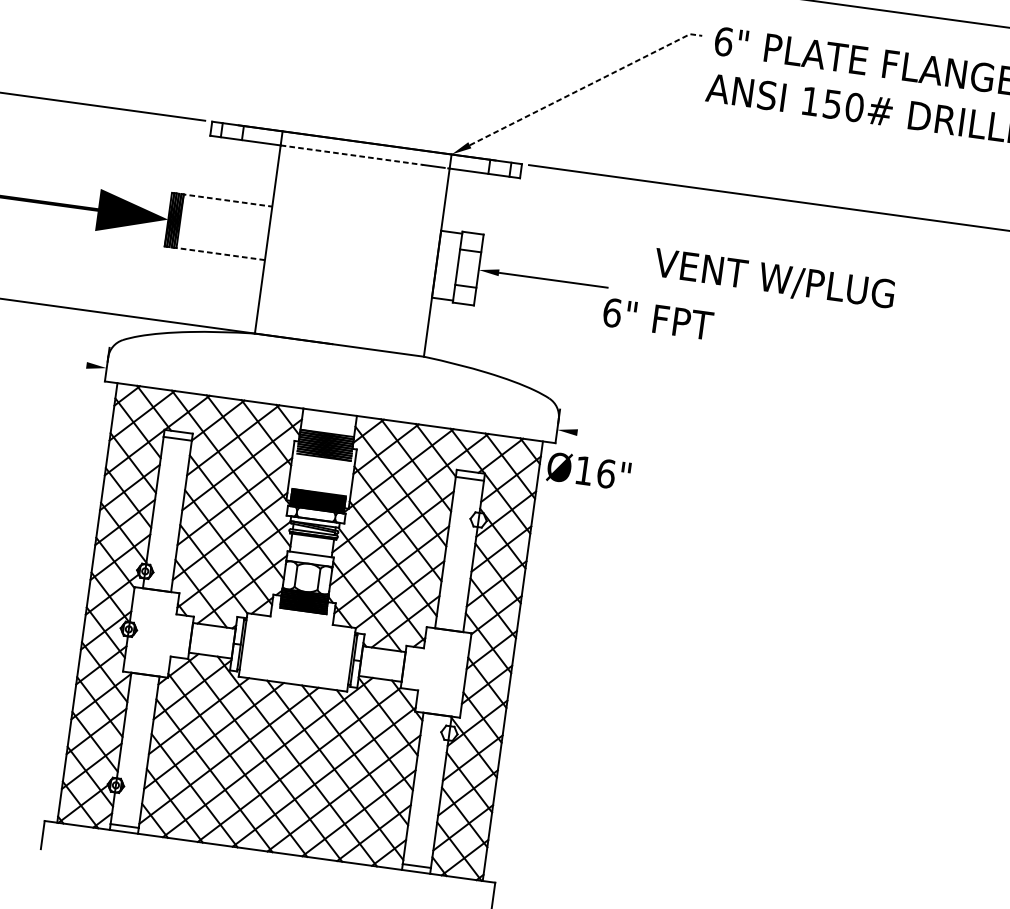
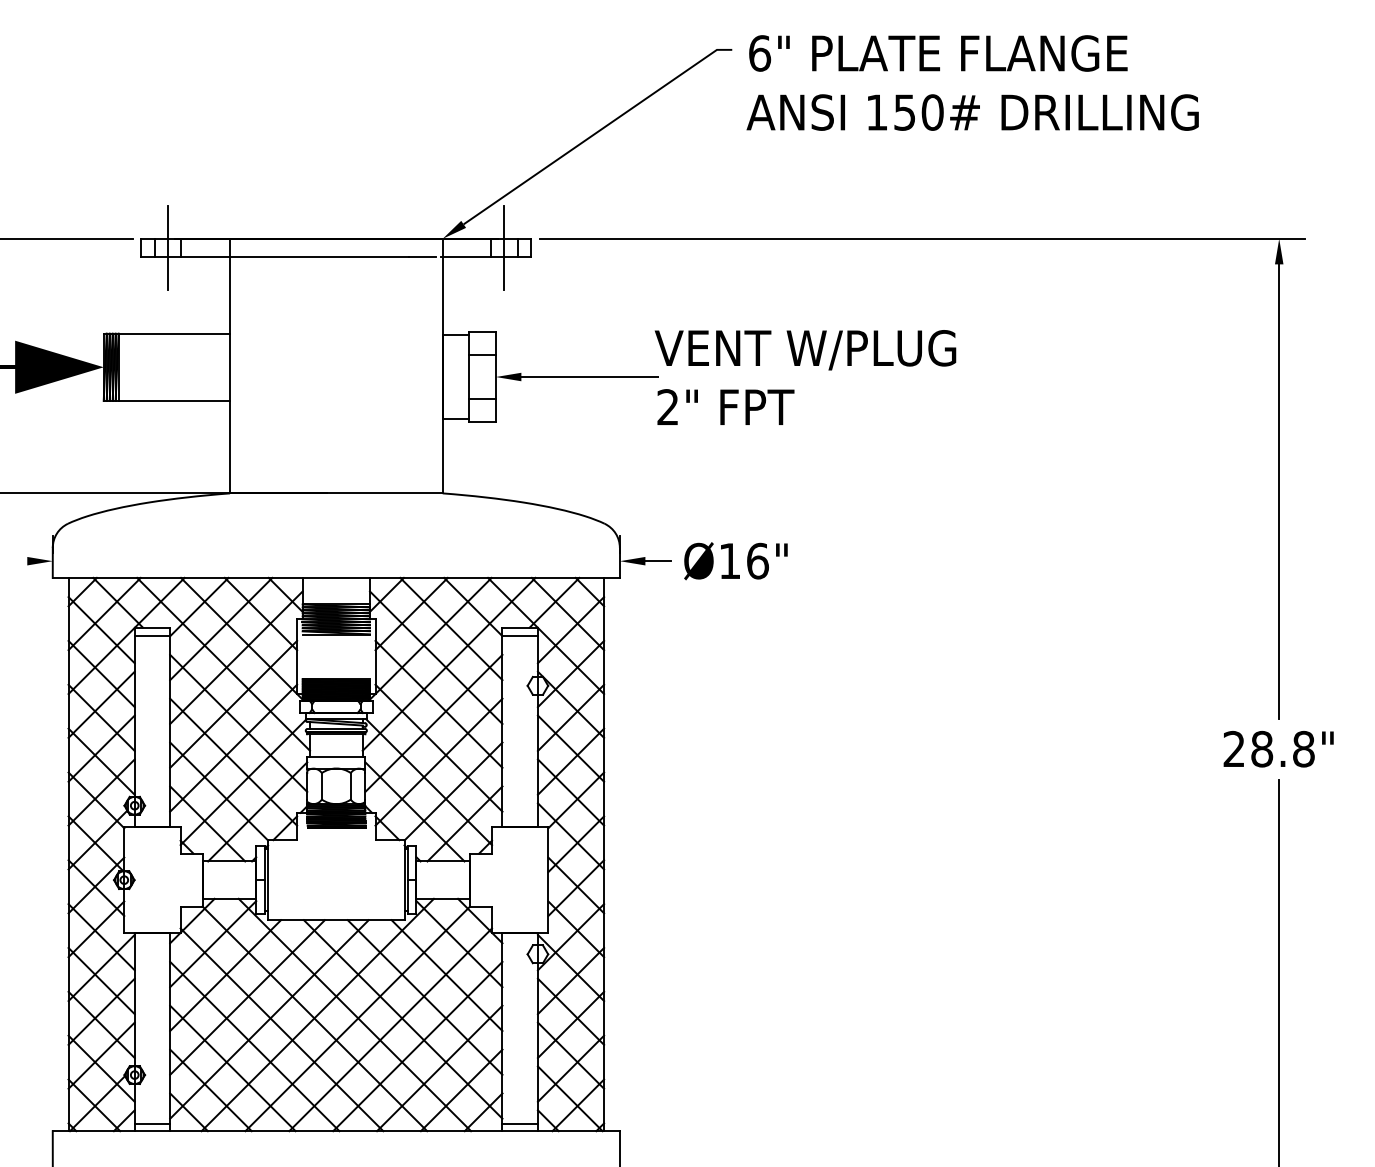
line: (586, 86) -> (597, 132), dashed -> solid
line: (232, 131) -> (168, 247), added
line: (351, 155) -> (319, 256), dashed -> solid
line: (499, 168) -> (504, 247), added
line: (222, 199) -> (167, 333), dashed -> solid
line: (214, 252) -> (166, 400), dashed -> solid
text: (774, 280) -> (805, 350), moved
text: (612, 313) -> (668, 407), 6" -> 2"
line: (587, 434) -> (657, 561), added
text: (588, 471) -> (735, 561), moved

